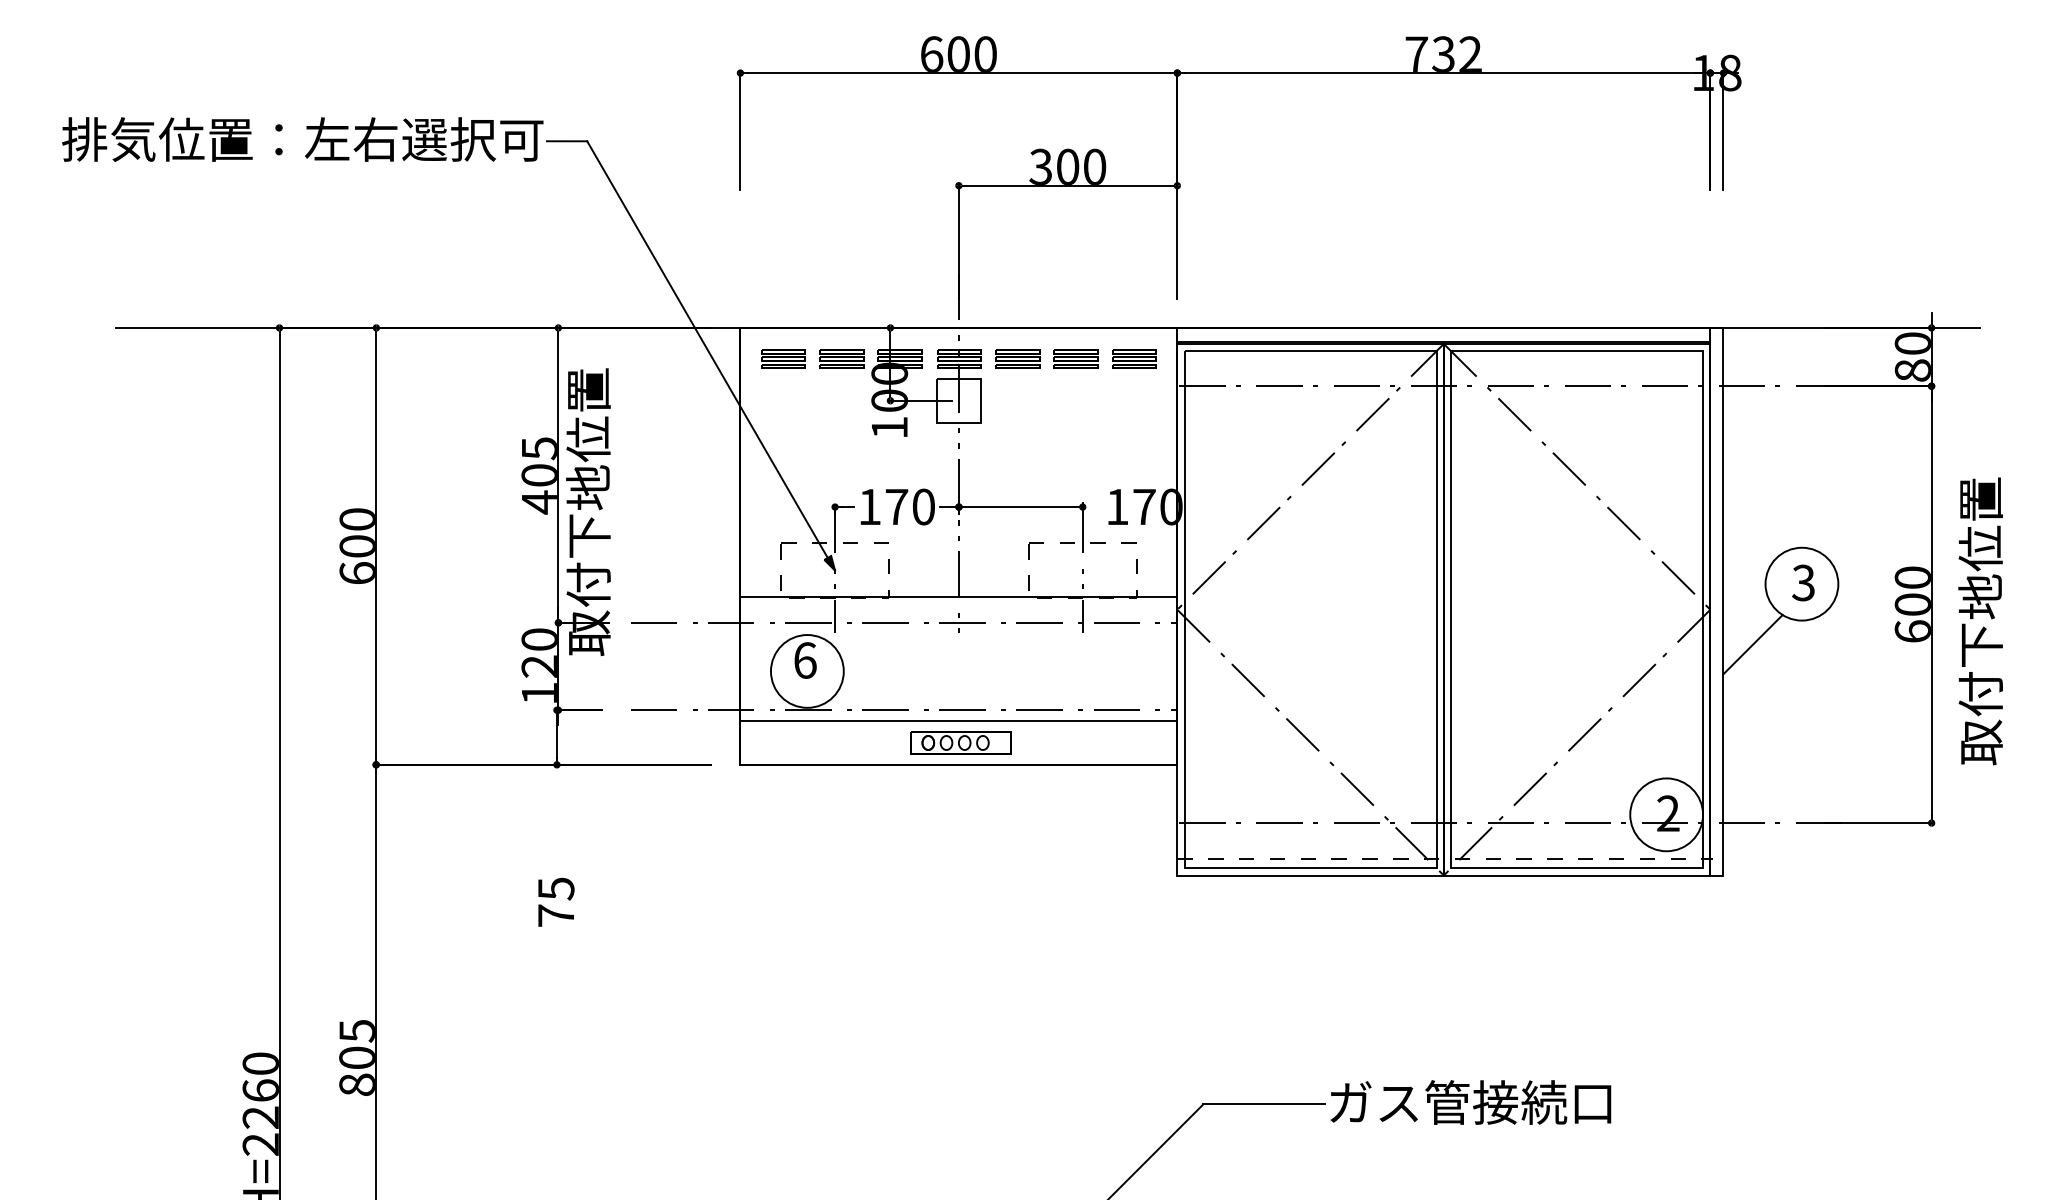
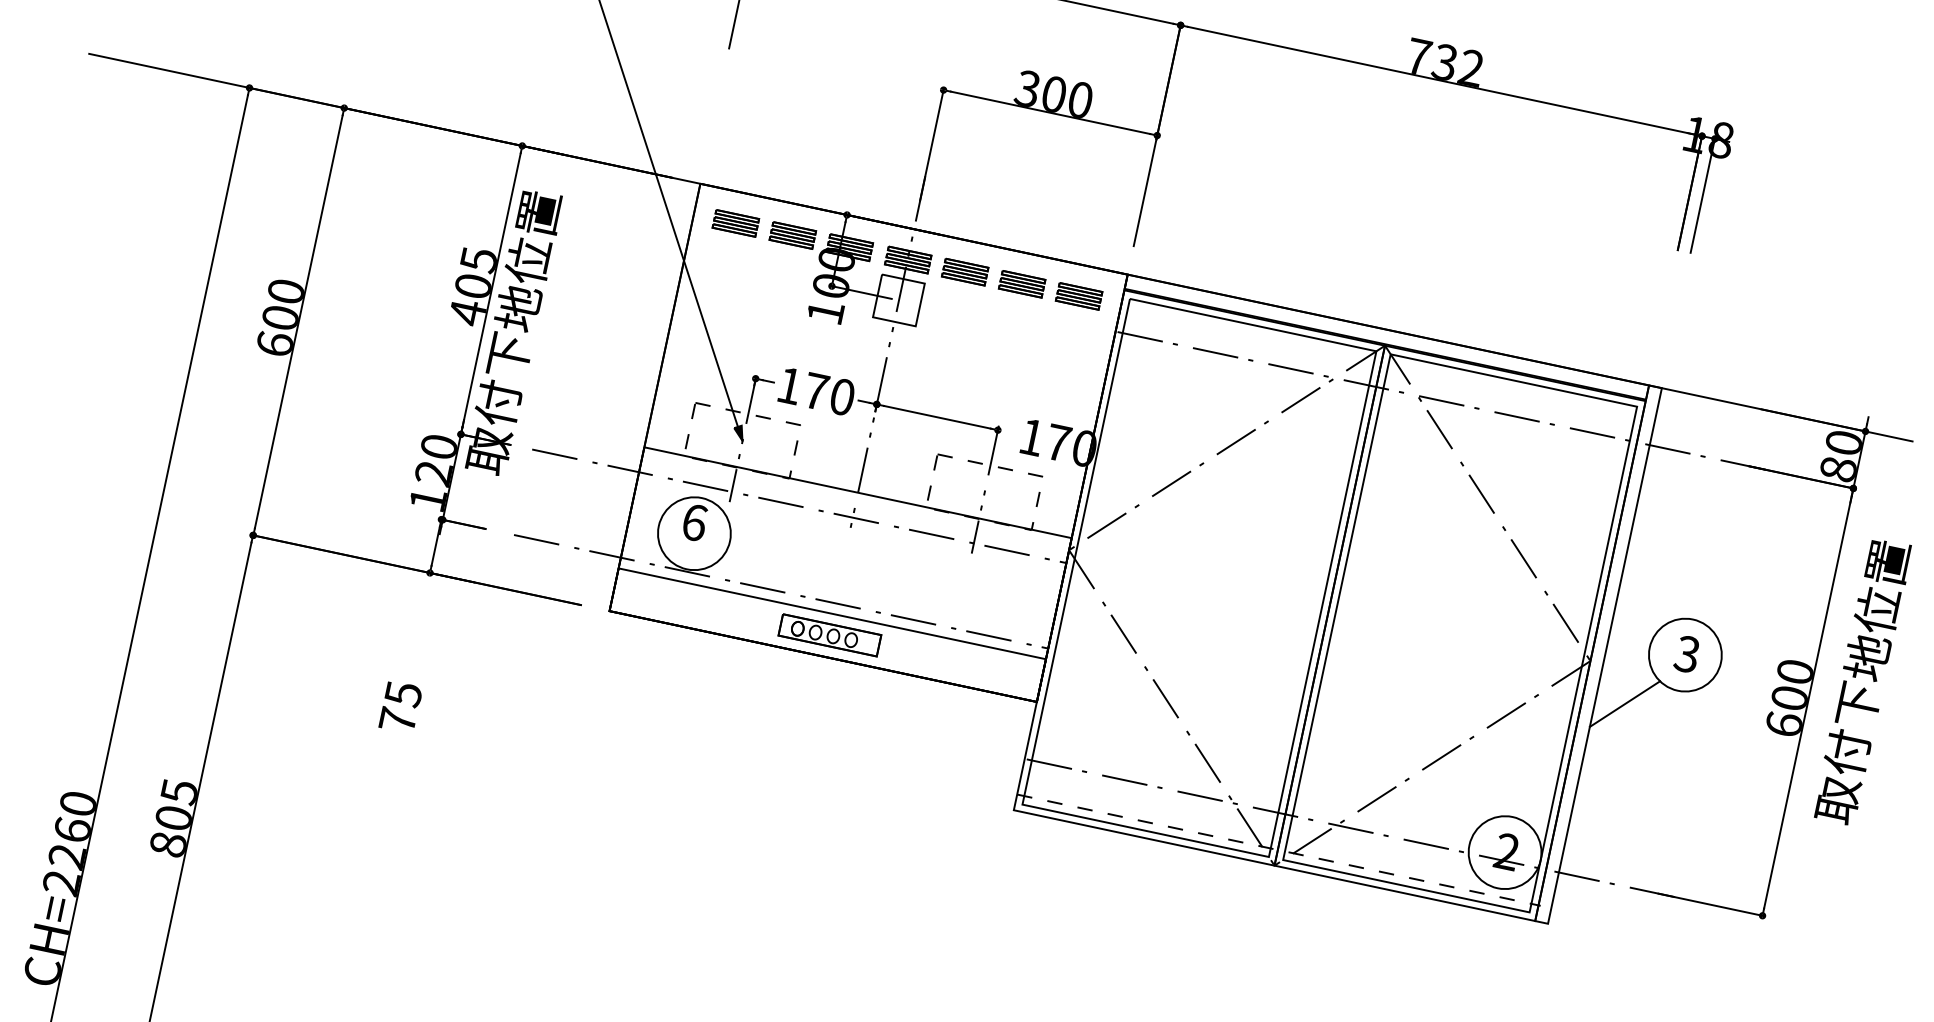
text: (1980, 621) -> (1862, 681), moved

